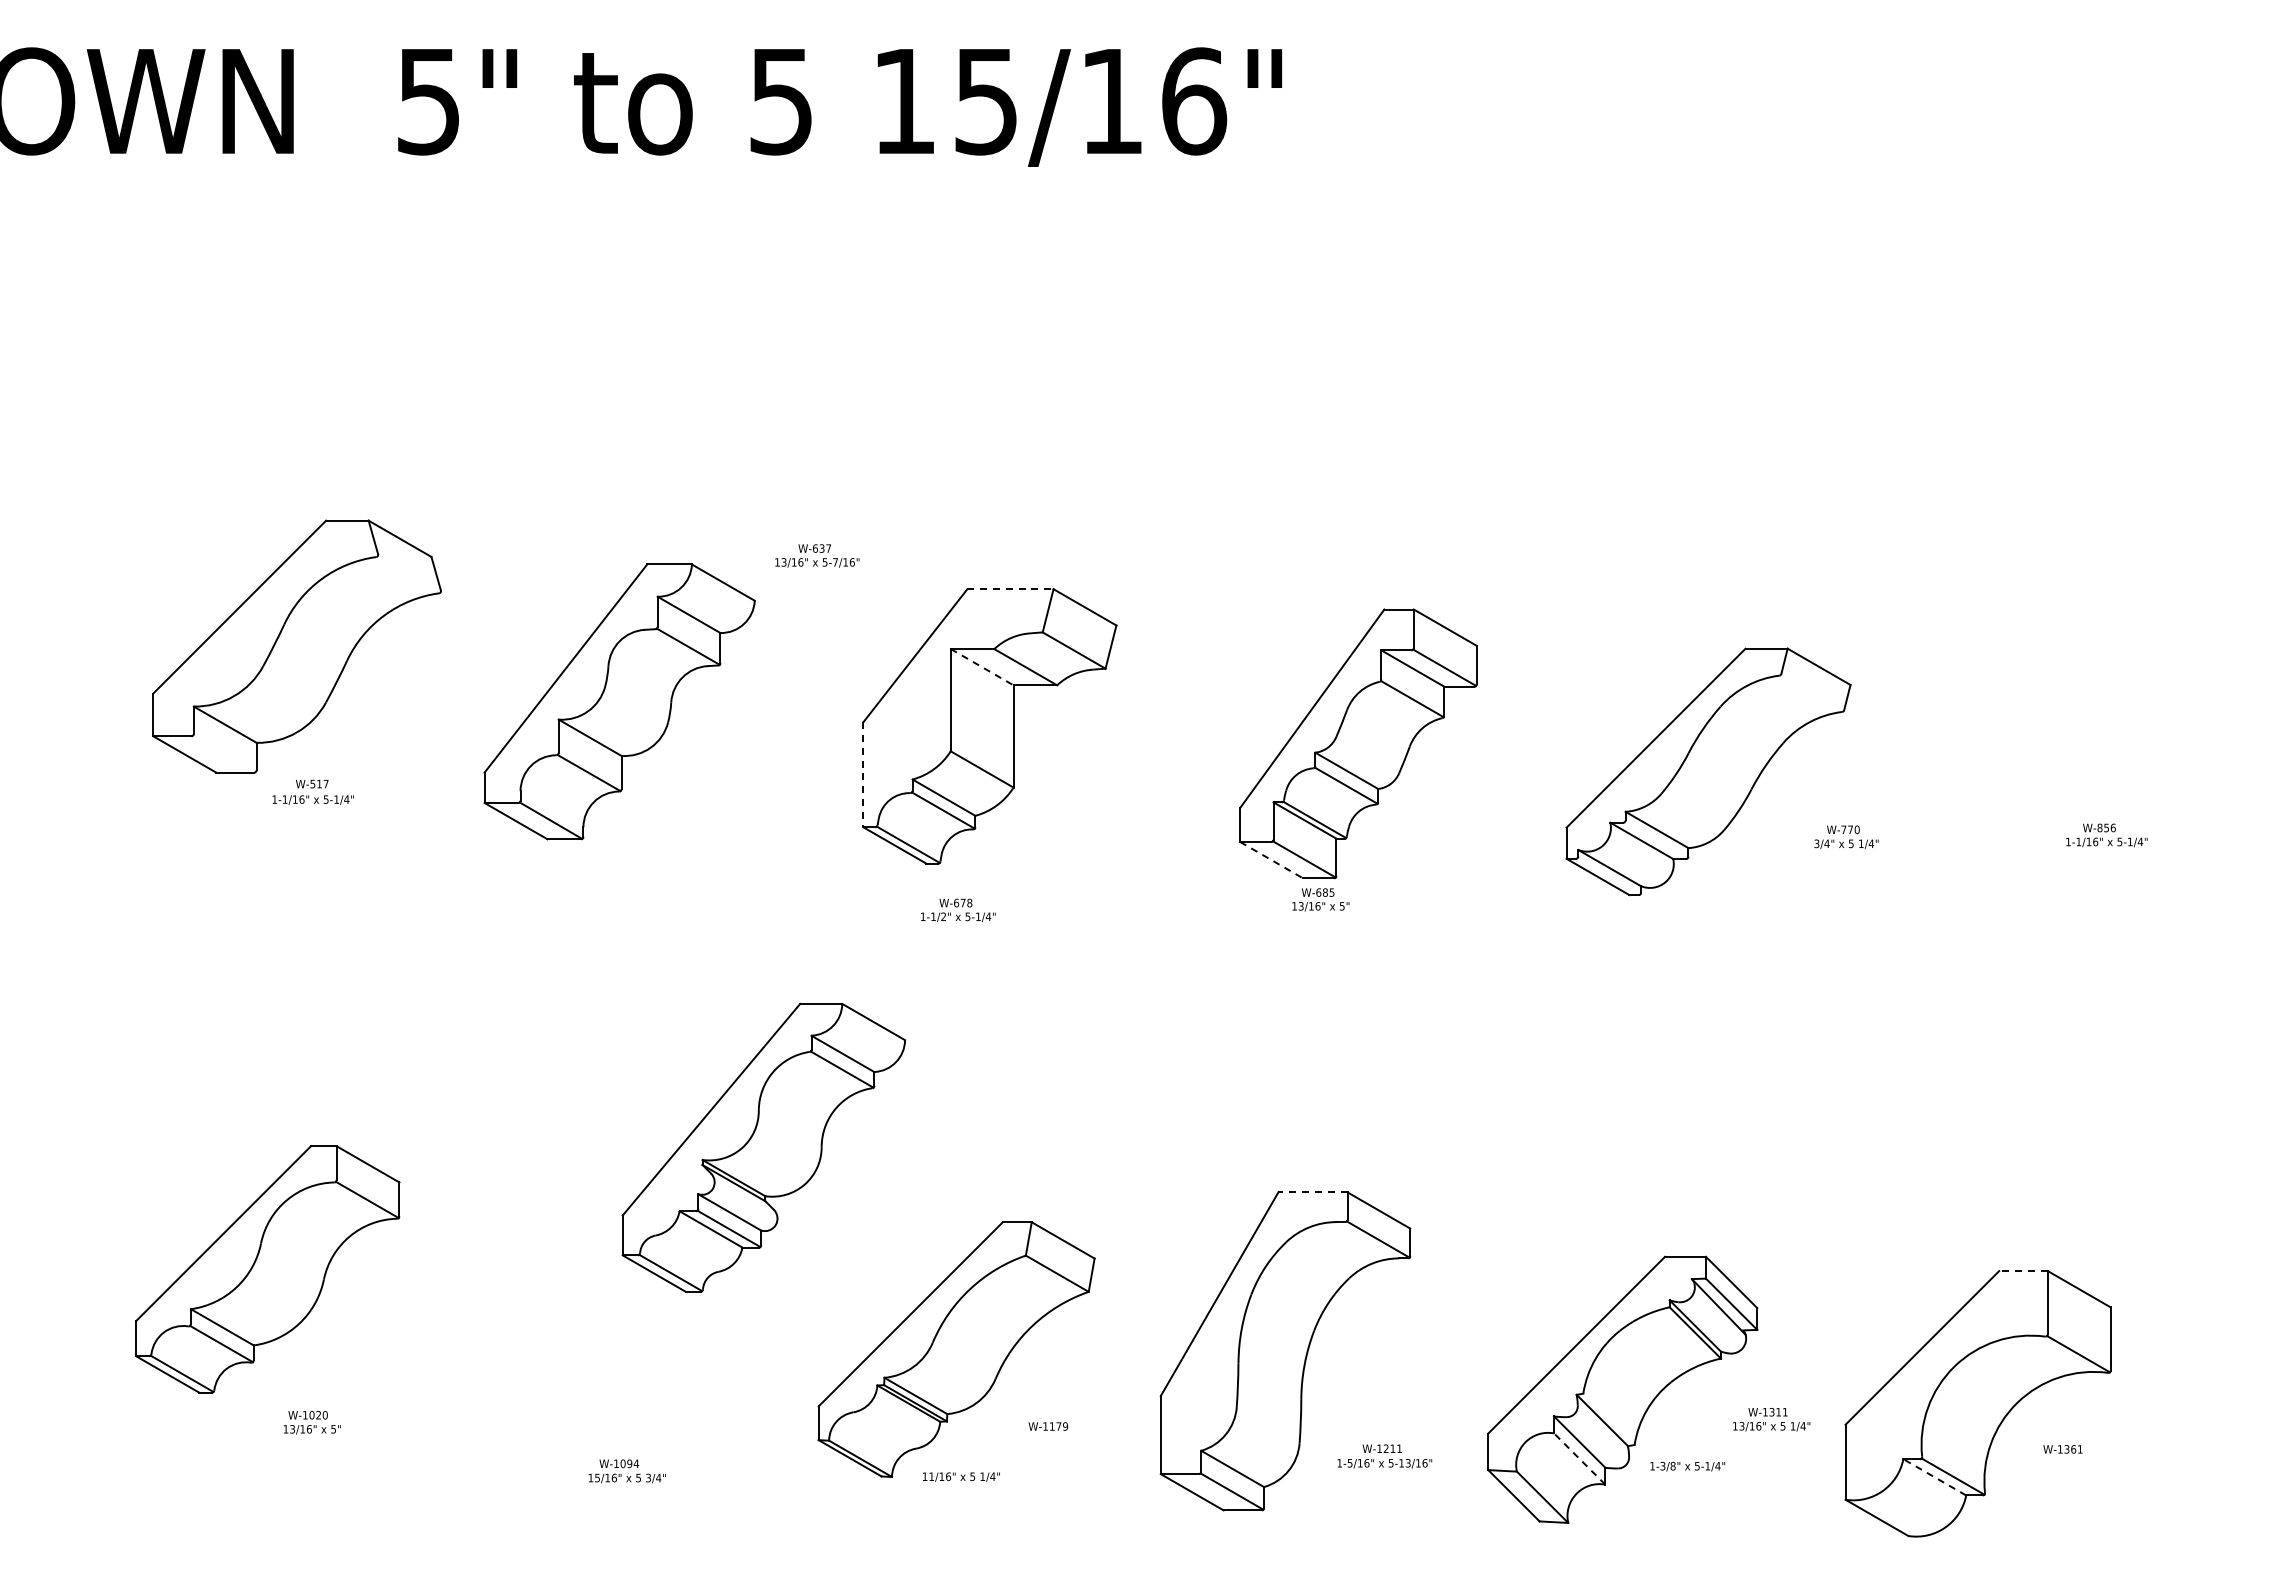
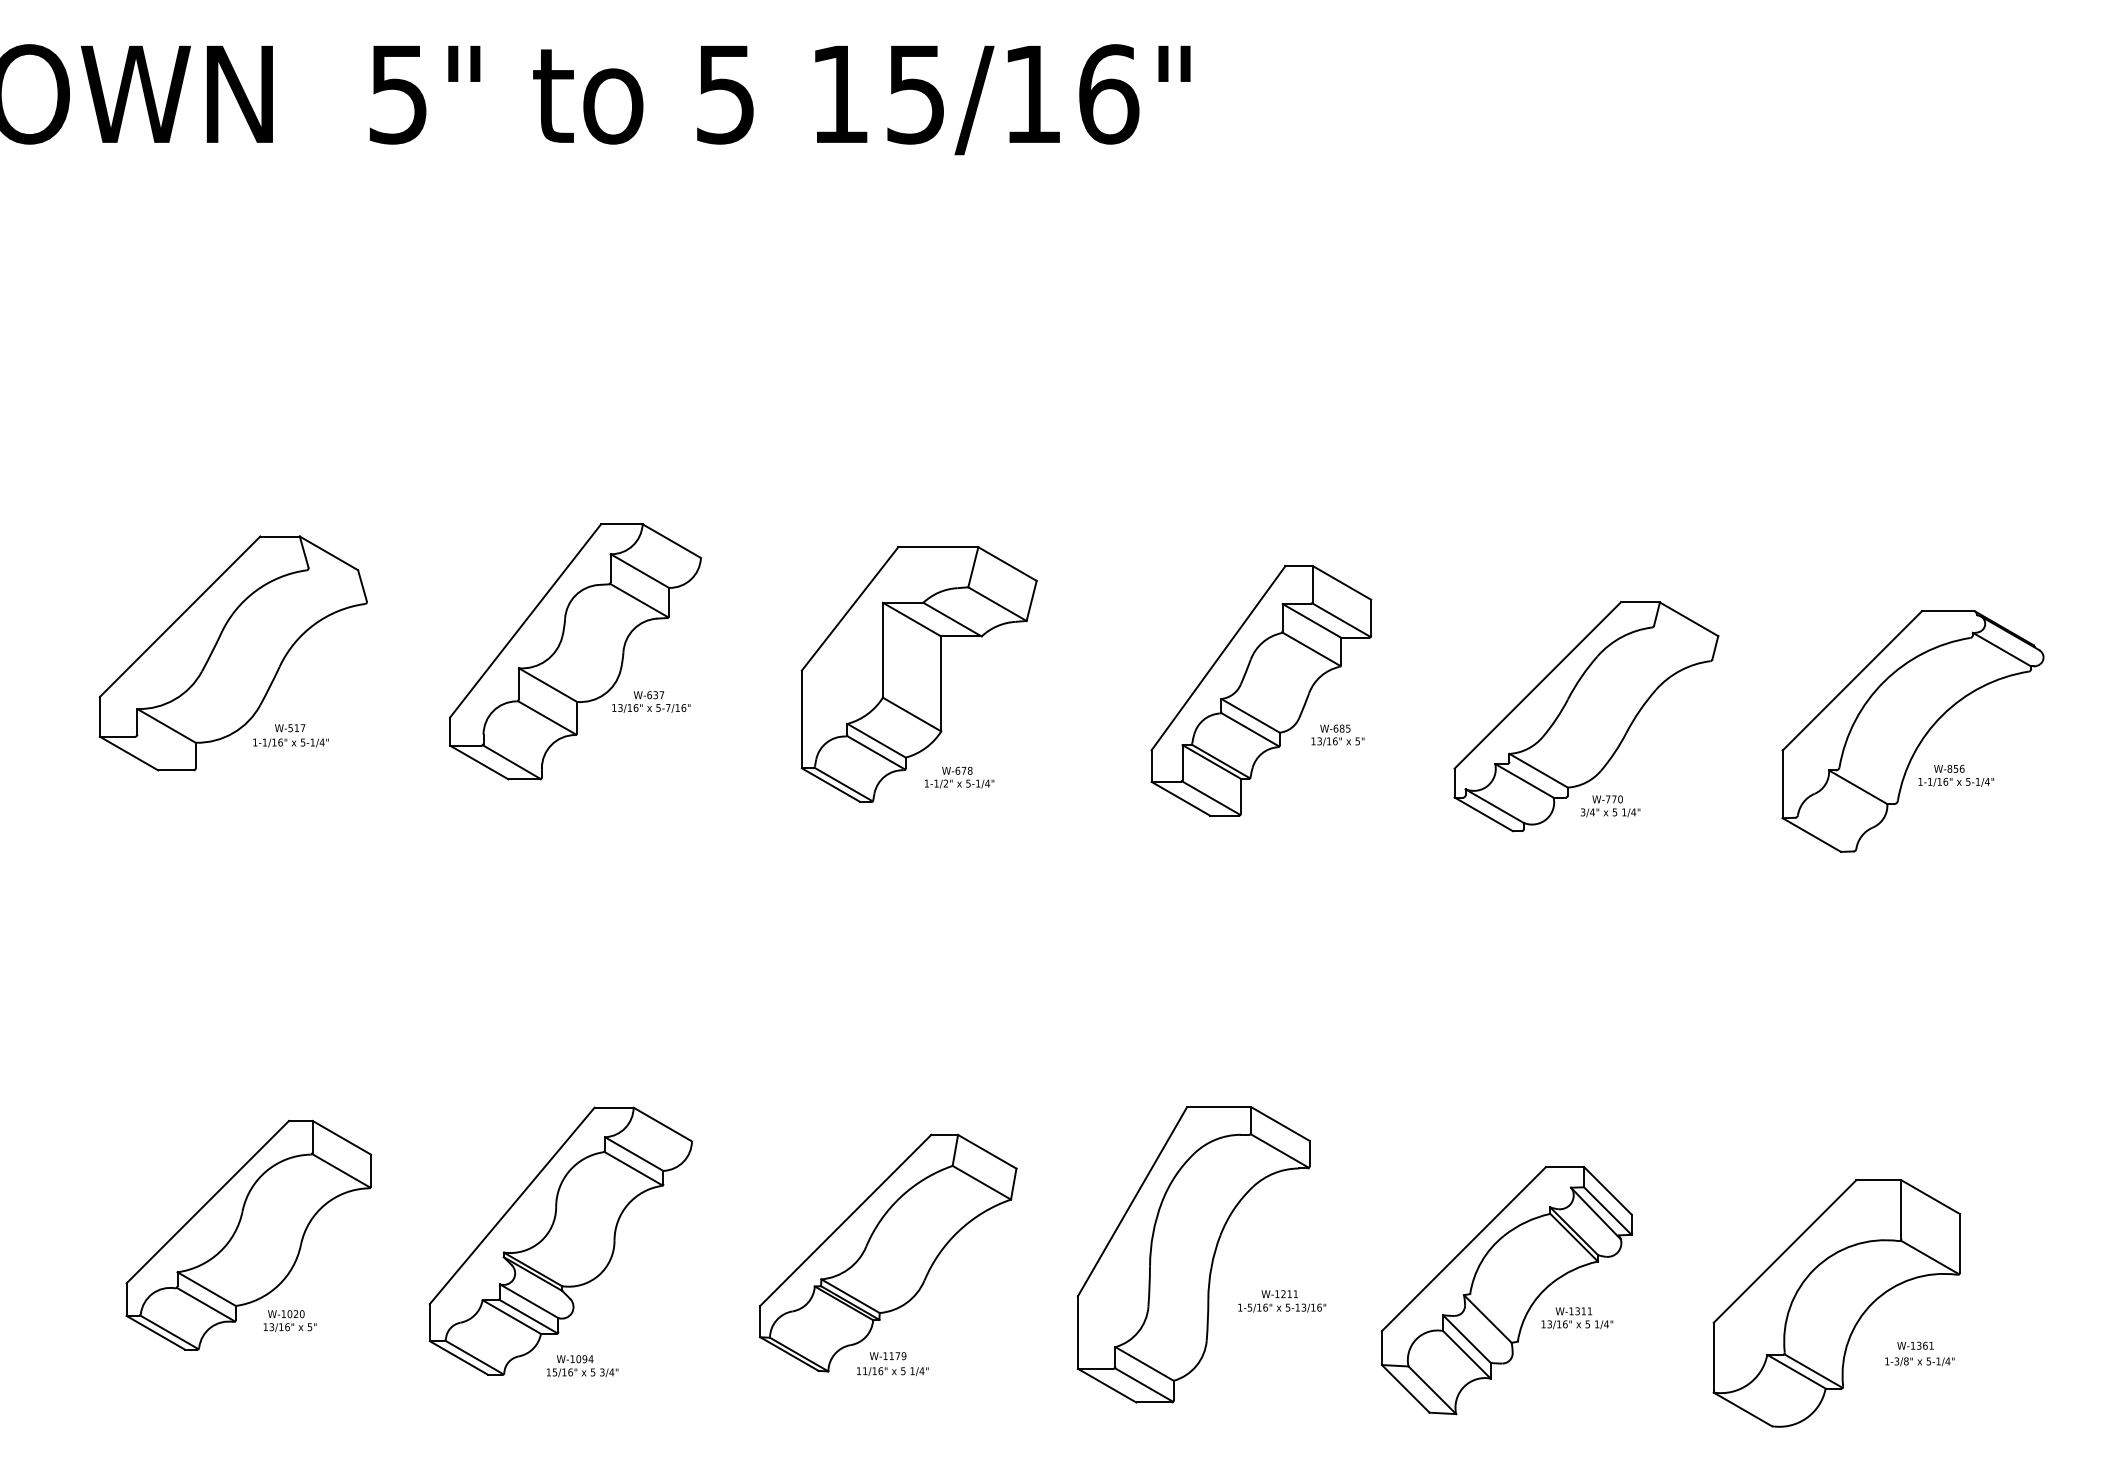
text: (817, 555) -> (651, 701), moved
line: (1010, 589) -> (938, 547), dashed -> solid
part: (296, 646) -> (232, 653), moved
line: (982, 667) -> (912, 619), dashed -> solid
line: (863, 774) -> (801, 719), dashed -> solid
part: (2059, 787) -> (1912, 731), added
text: (1846, 836) -> (1610, 805), moved
line: (1272, 860) -> (1181, 799), dashed -> solid
text: (1320, 899) -> (1337, 735), moved
text: (958, 909) -> (959, 776), moved
part: (763, 1147) -> (560, 1241), moved
line: (1312, 1192) -> (1218, 1107), dashed -> solid
part: (267, 1269) -> (248, 1235), moved
line: (2023, 1271) -> (1878, 1180), dashed -> solid
text: (1771, 1419) -> (1577, 1318), moved
text: (1048, 1426) -> (888, 1356), moved
text: (1384, 1456) -> (1281, 1301), moved
line: (1579, 1458) -> (1466, 1354), dashed -> solid
text: (1687, 1466) -> (1919, 1361), moved
line: (1934, 1477) -> (1796, 1371), dashed -> solid

